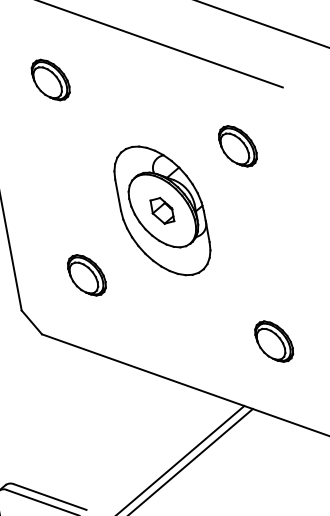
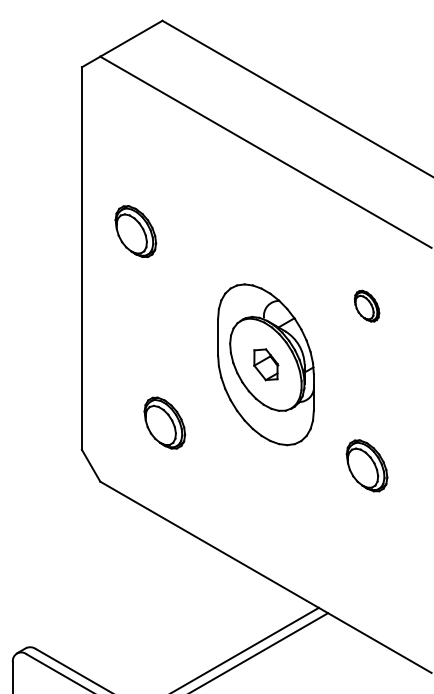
part: (50, 80) -> (135, 231), moved
part: (237, 145) -> (366, 305), size x0.6
part: (273, 341) -> (366, 465), moved

